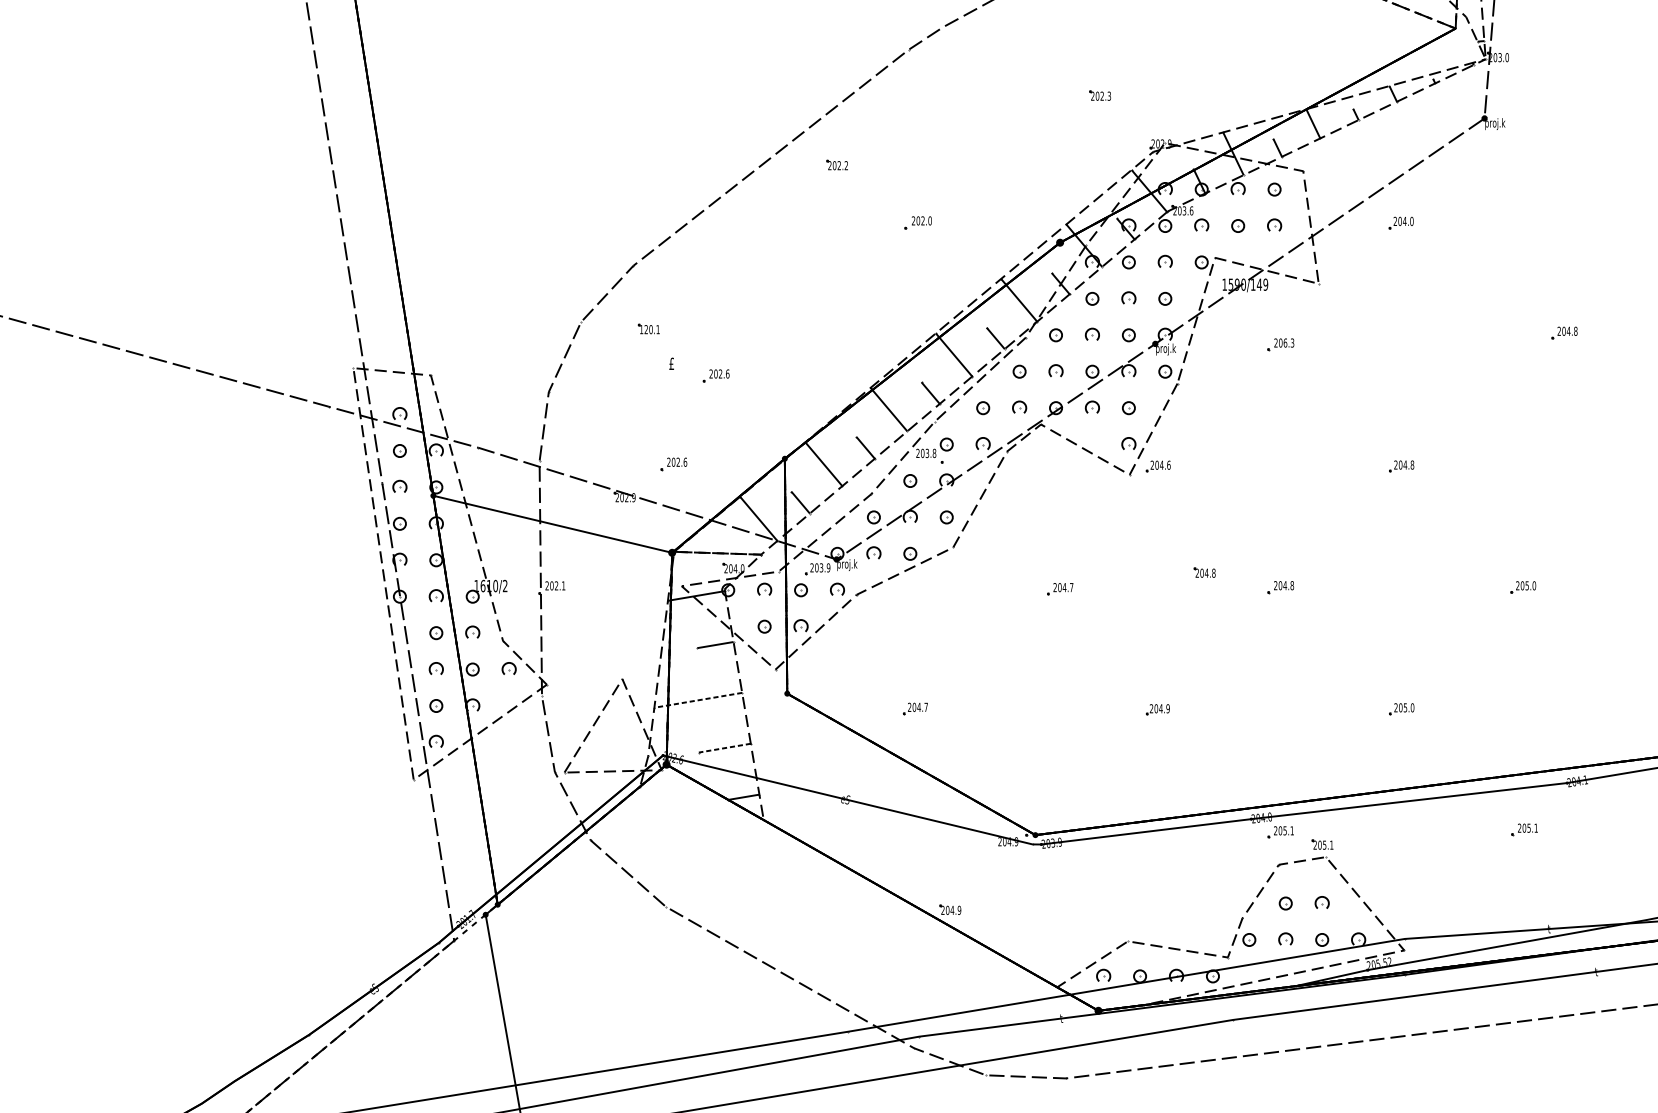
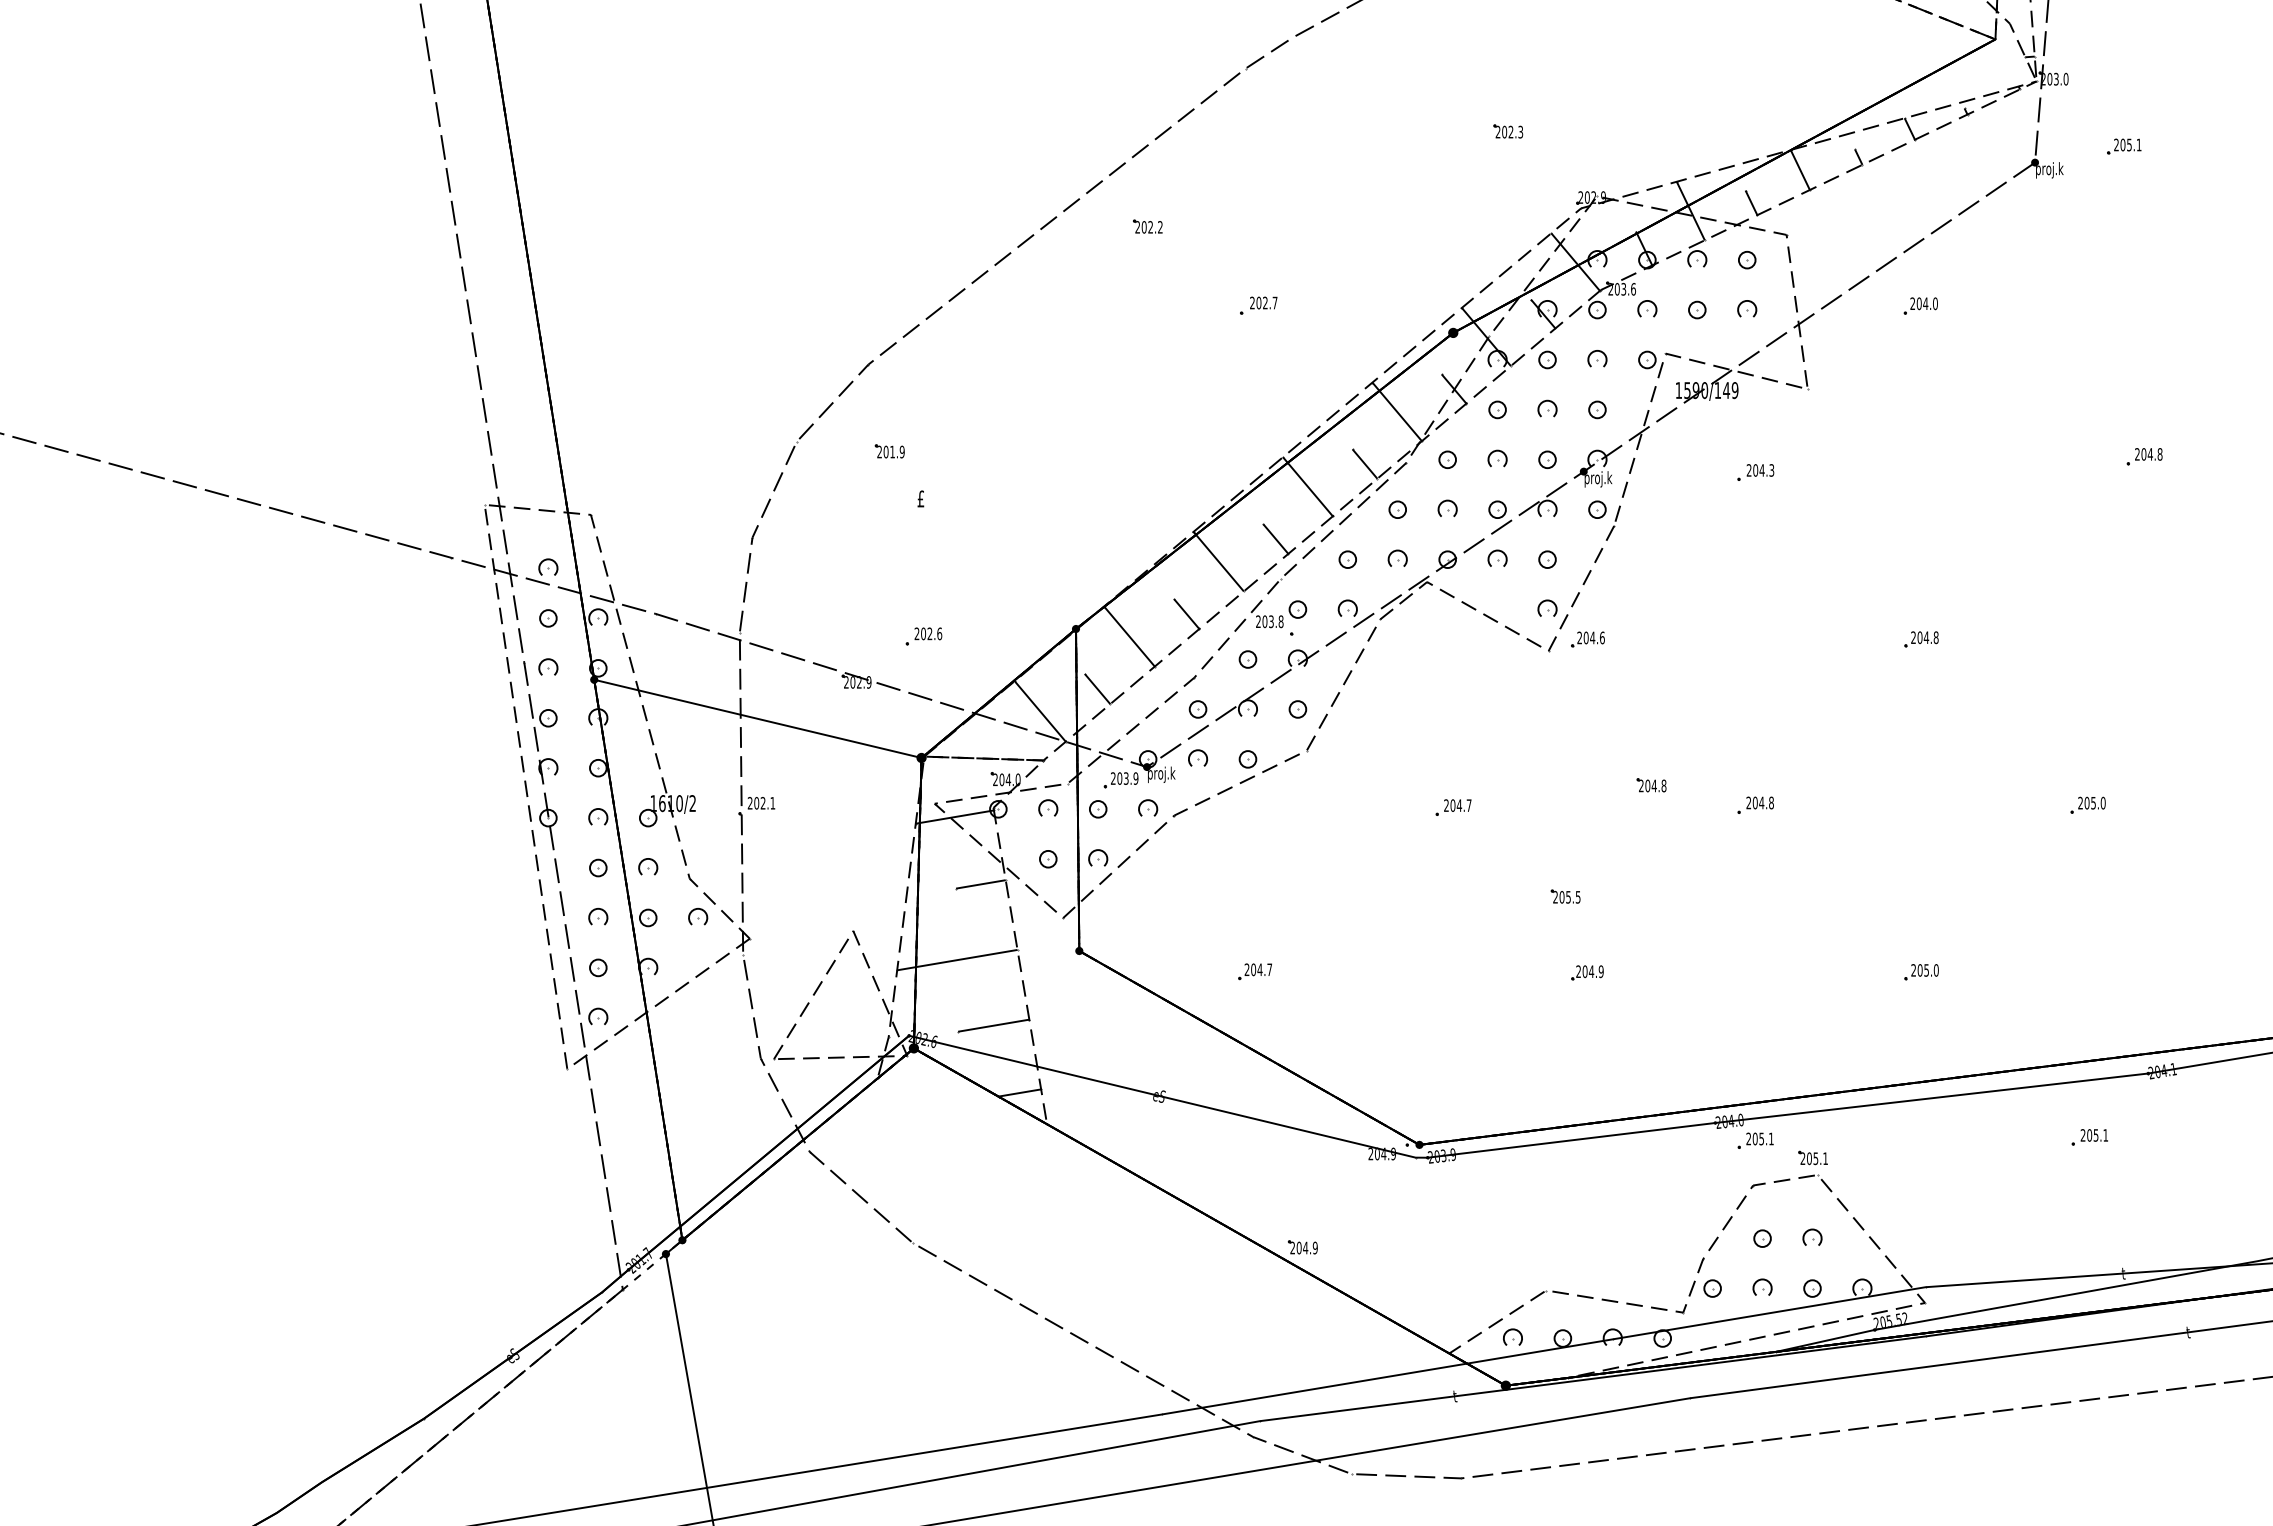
part: (1549, 106) -> (2124, 146), added
text: (929, 220) -> (1274, 302), 202.0 -> 202.7
text: (649, 329) -> (890, 451), 120.1 -> 201.9
text: (1285, 343) -> (1761, 470), 206.3 -> 204.3
part: (715, 375) -> (981, 515), removed
part: (1141, 653) -> (1565, 896), added
line: (697, 700) -> (956, 960), dashed -> solid
line: (724, 748) -> (993, 1025), dashed -> solid

